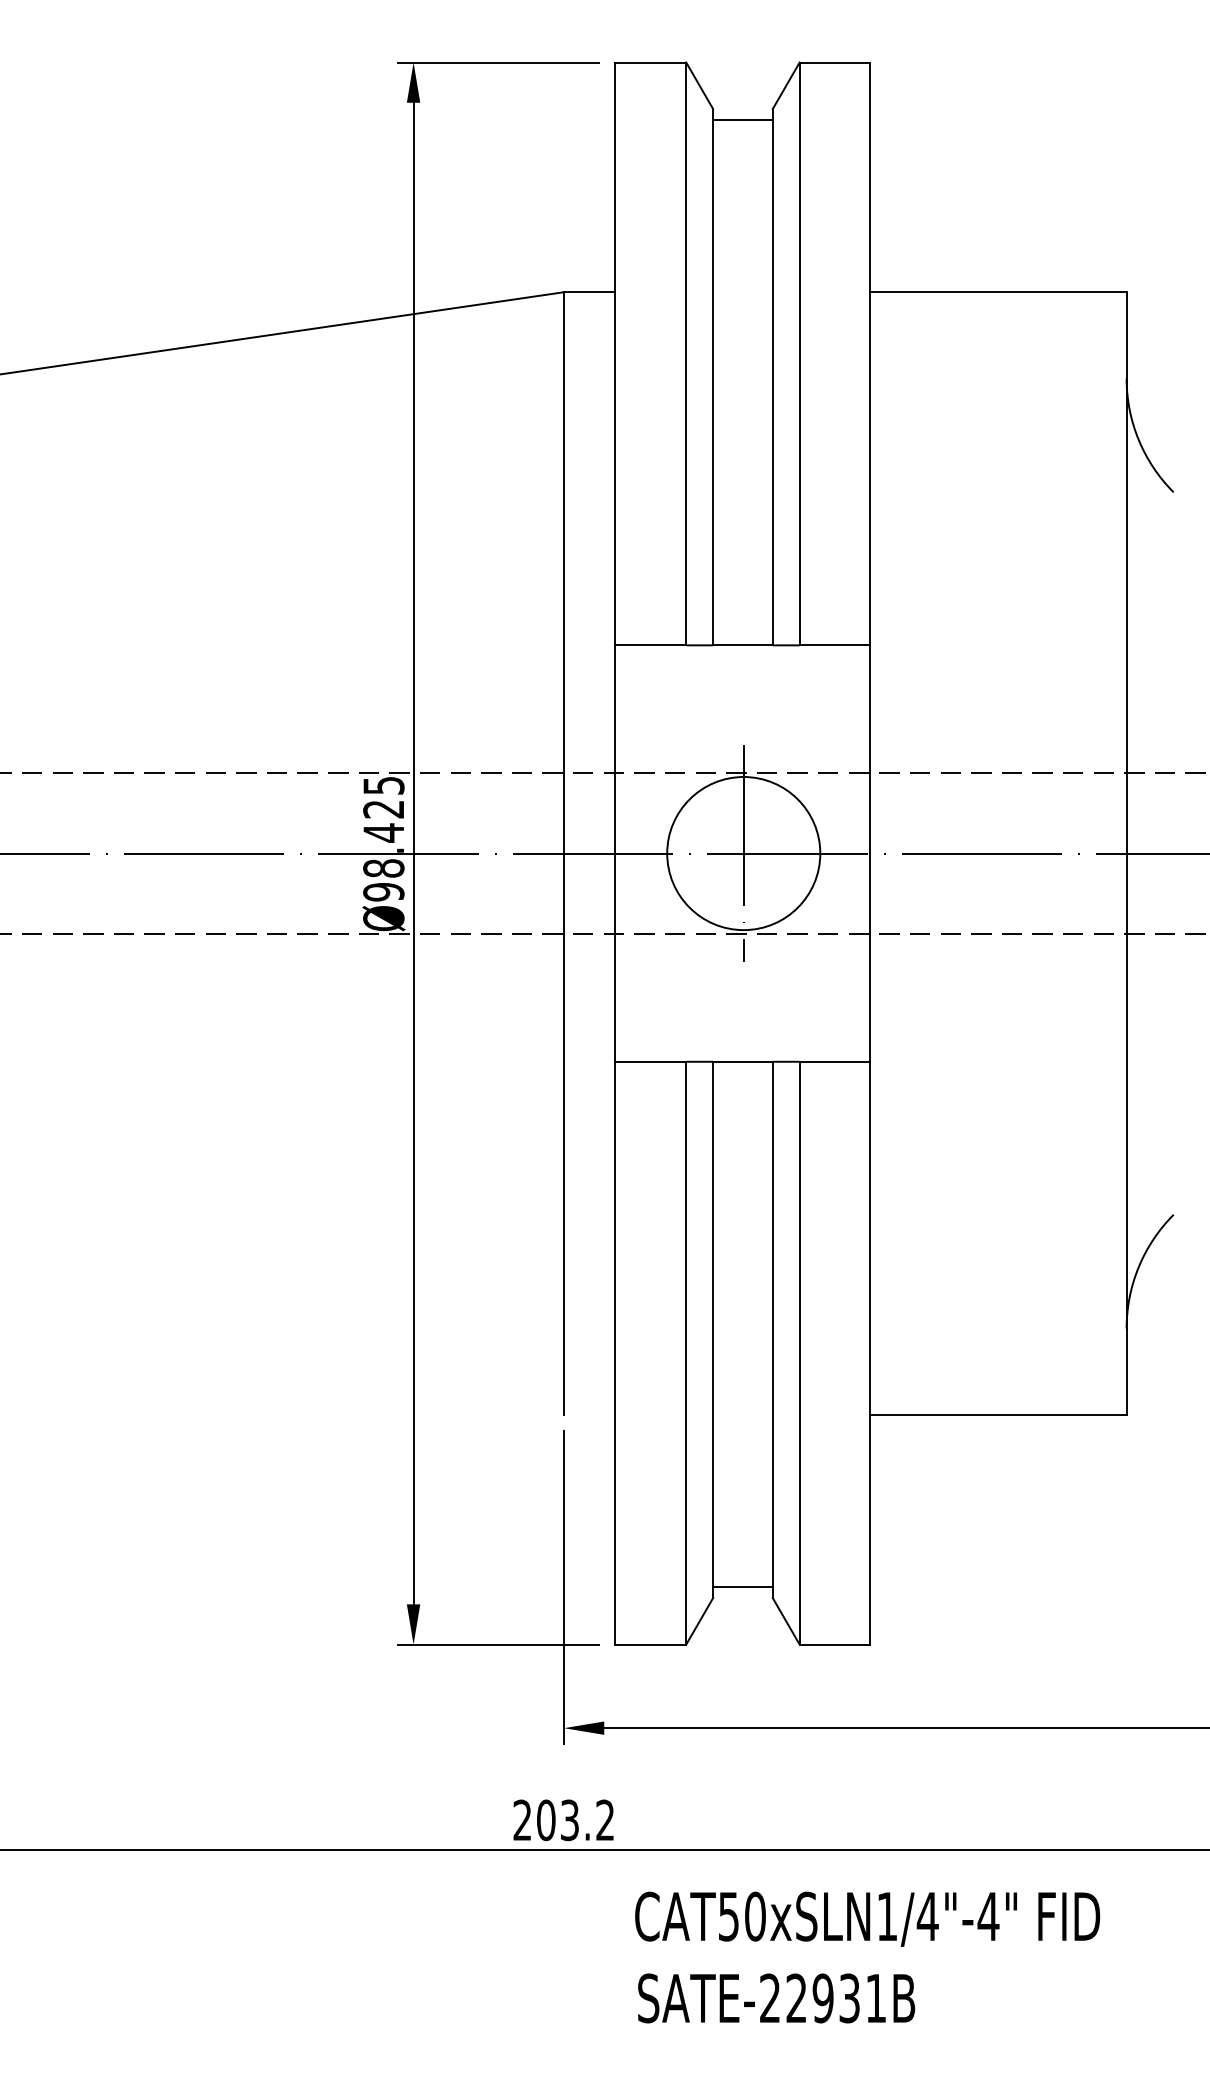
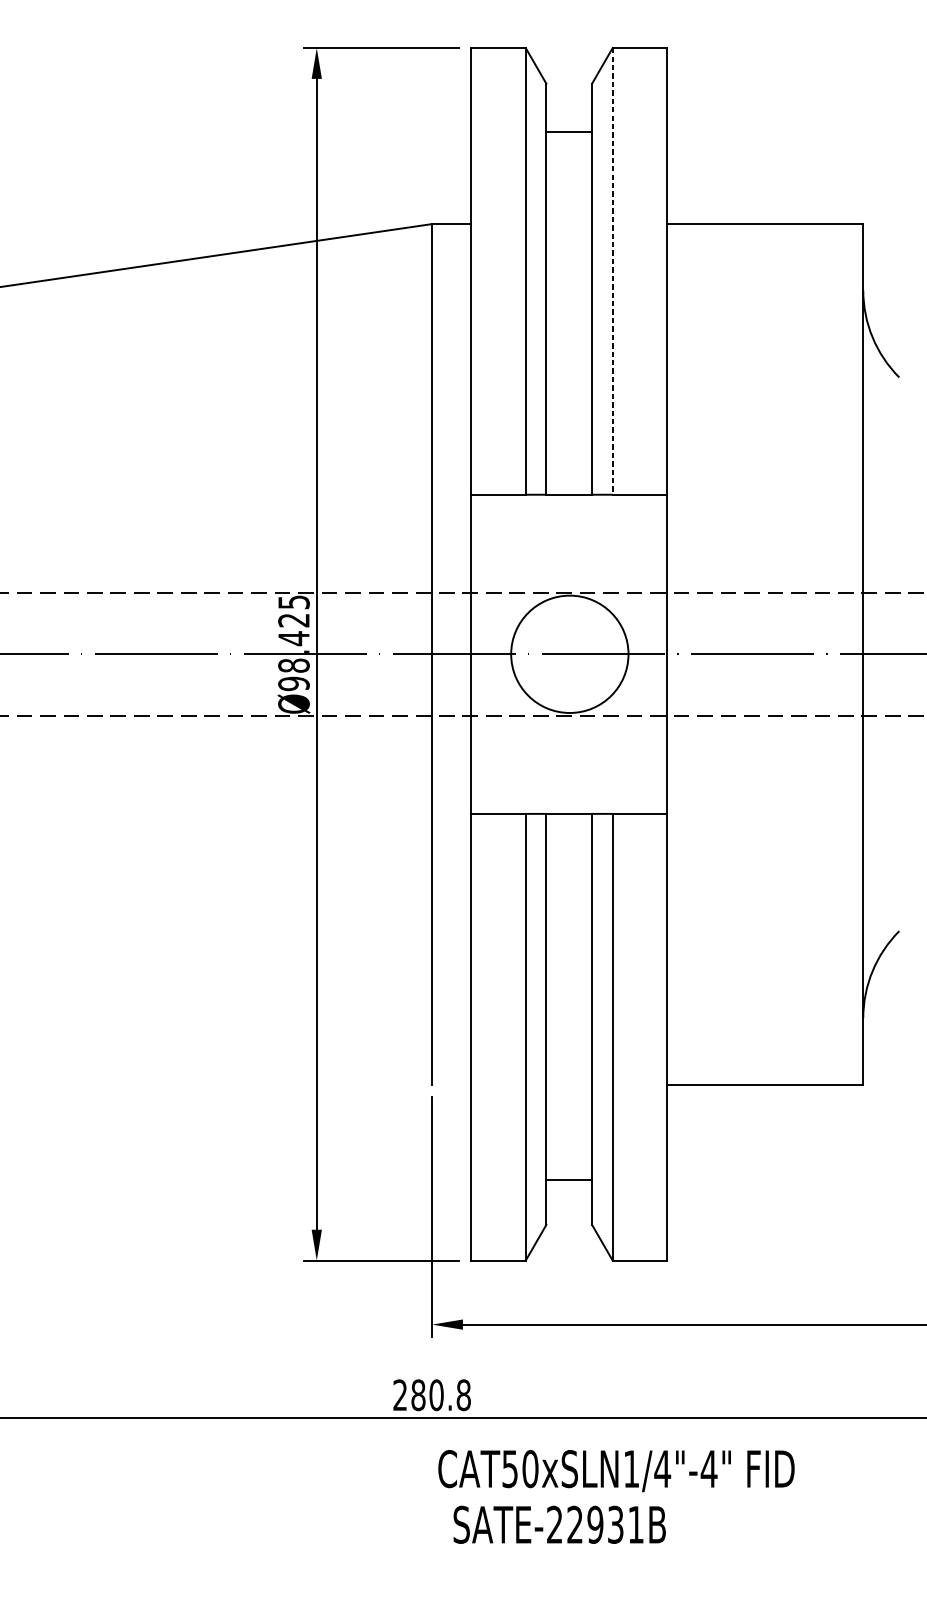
line: (742, 119) -> (568, 131), moved
line: (799, 354) -> (612, 271), solid -> dashed
line: (743, 853) -> (569, 654), removed
line: (742, 1587) -> (568, 1180), moved
text: (575, 1820) -> (440, 1395), 203.2 -> 280.8
text: (867, 1918) -> (616, 1470), moved
text: (776, 1998) -> (559, 1524), moved

